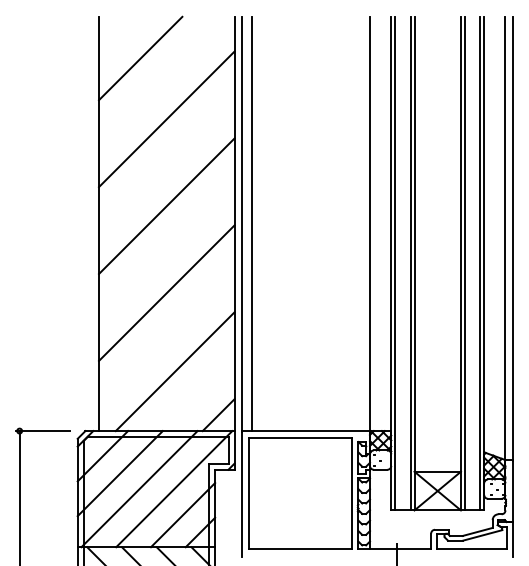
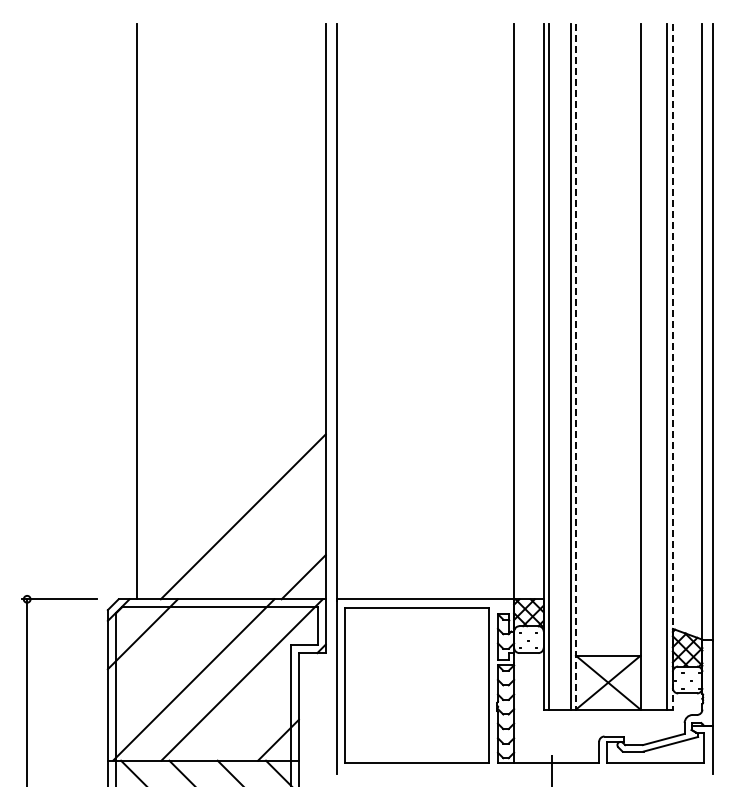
line: (140, 58) -> (195, 81), removed
line: (166, 118) -> (231, 165), removed
line: (166, 206) -> (231, 286), removed
line: (252, 224) -> (350, 311), removed
line: (414, 263) -> (575, 366), solid -> dashed
line: (464, 263) -> (645, 366), removed
line: (483, 263) -> (672, 366), solid -> dashed
line: (166, 293) -> (231, 407), removed
line: (119, 473) -> (166, 658), removed
line: (182, 514) -> (253, 715), removed

